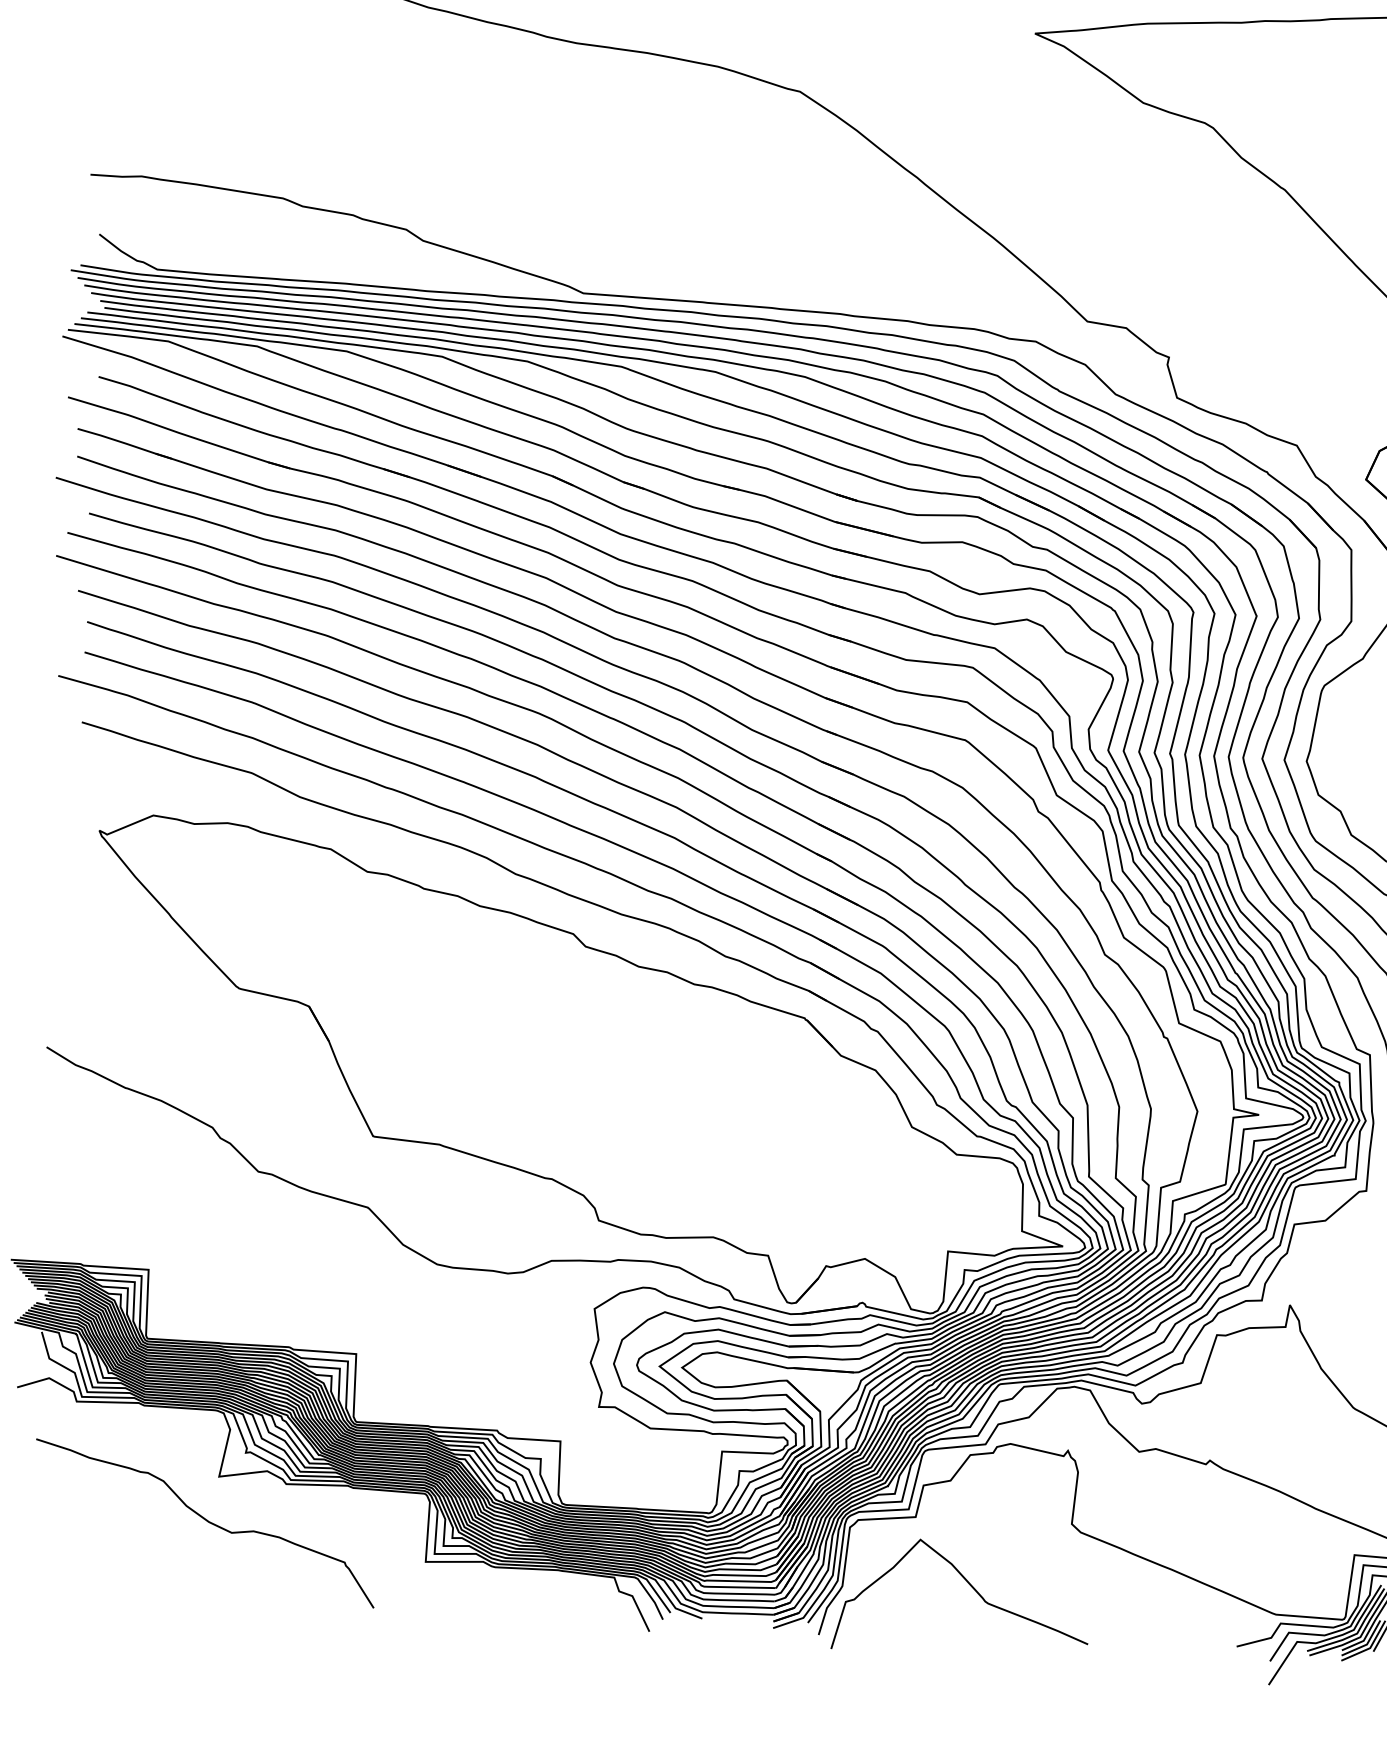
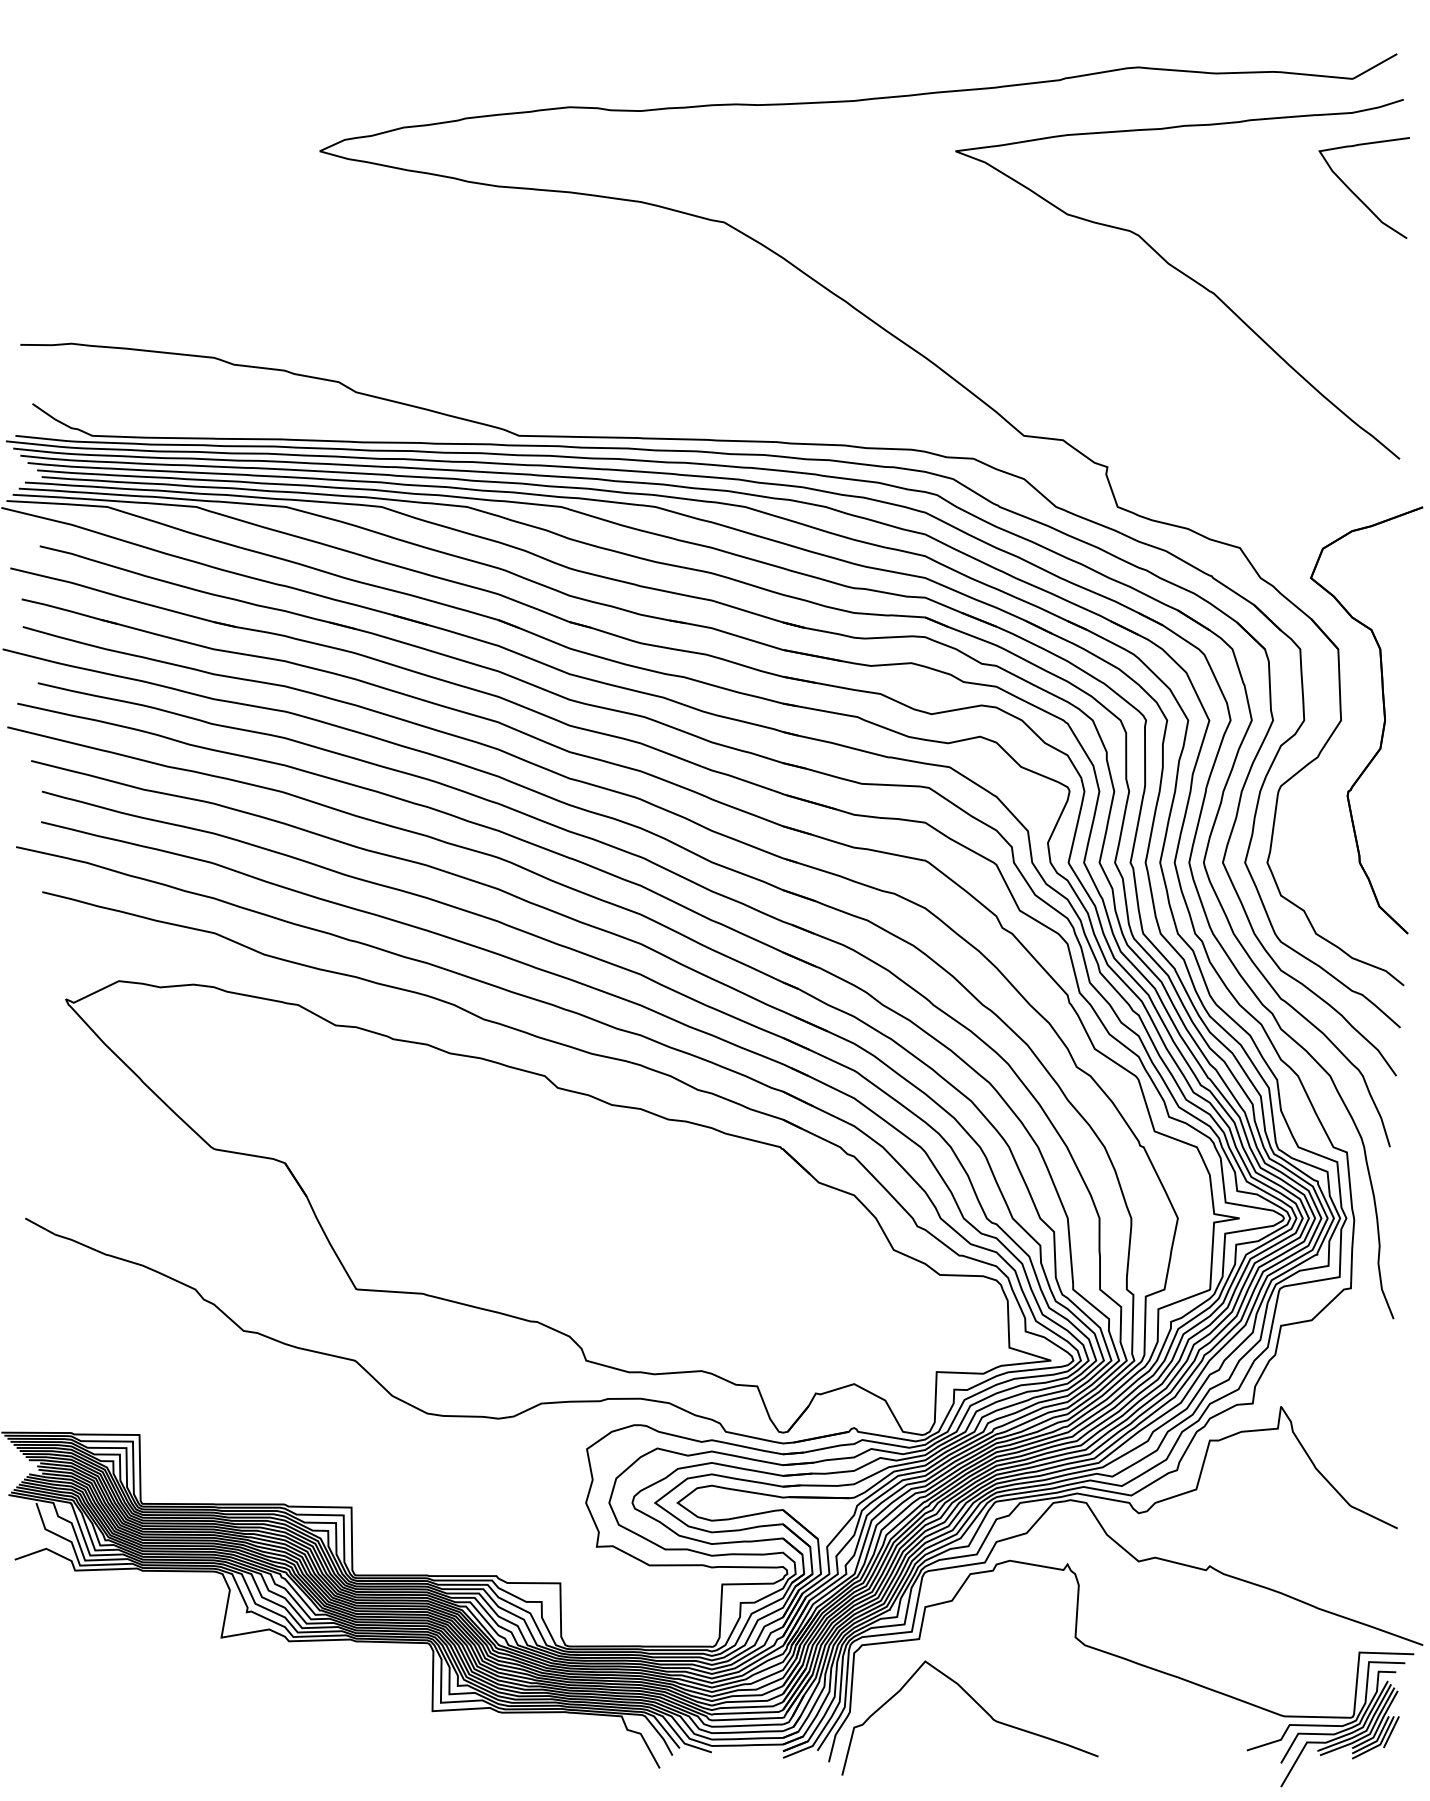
curve: (205, 1520) -> (210, 1682), removed

